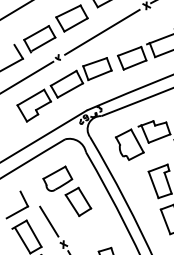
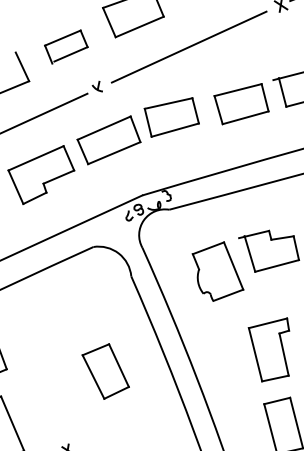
part: (39, 39) -> (65, 47), size x0.7
part: (57, 178) -> (70, 321), removed
line: (49, 221) -> (45, 403), removed

